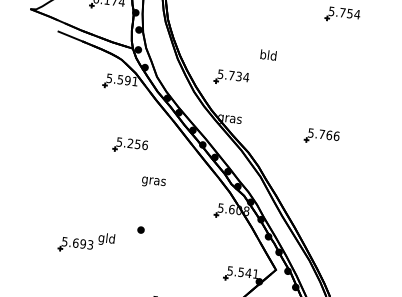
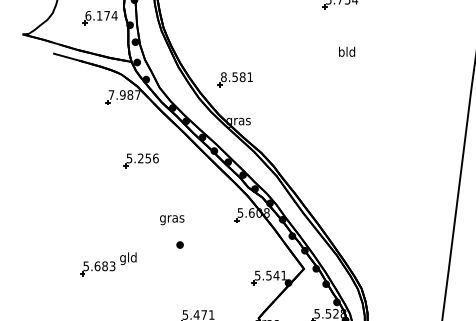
text: (269, 54) -> (347, 51), moved
text: (233, 76) -> (237, 77), 5.734 -> 8.581
text: (122, 79) -> (124, 94), 5.591 -> 7.987
part: (322, 136) -> (334, 127), removed
text: (154, 182) -> (172, 220), moved
part: (140, 229) -> (179, 244), moved
text: (82, 244) -> (104, 266), 5.693 -> 5.683

